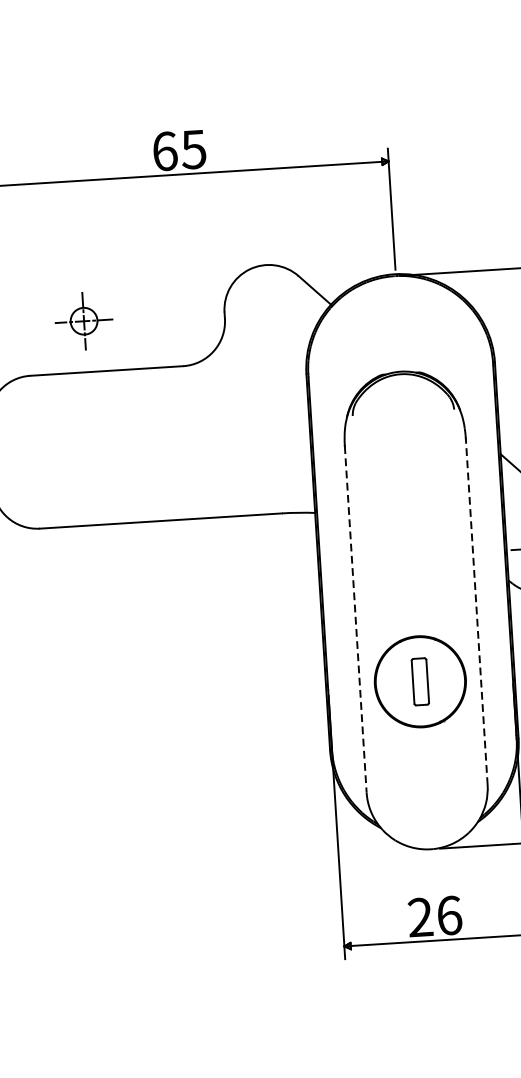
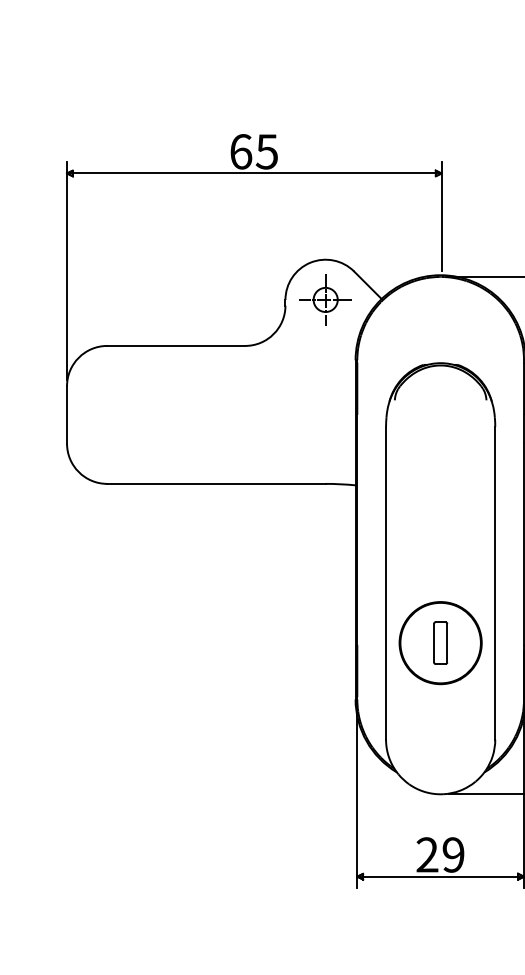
part: (83, 320) -> (325, 299), moved
line: (476, 610) -> (495, 582), dashed -> solid
line: (356, 619) -> (386, 583), dashed -> solid
text: (449, 915) -> (453, 854), 26 -> 29

